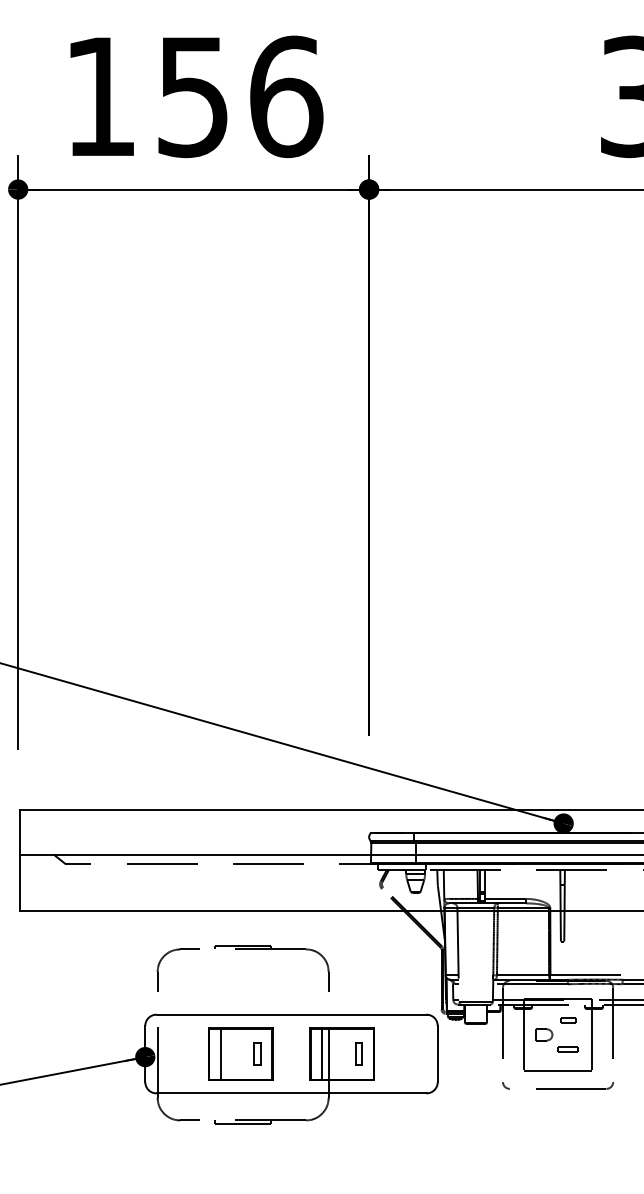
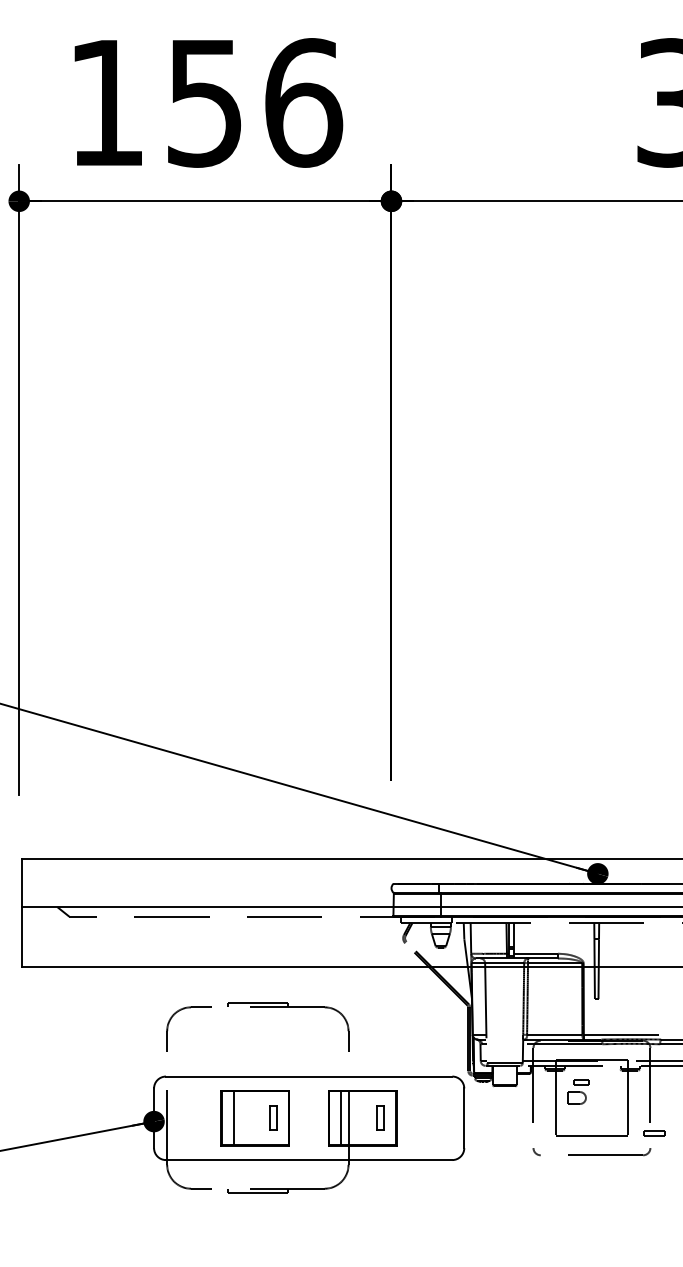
part: (568, 1020) -> (581, 1082), moved
part: (568, 1049) -> (654, 1133), moved

